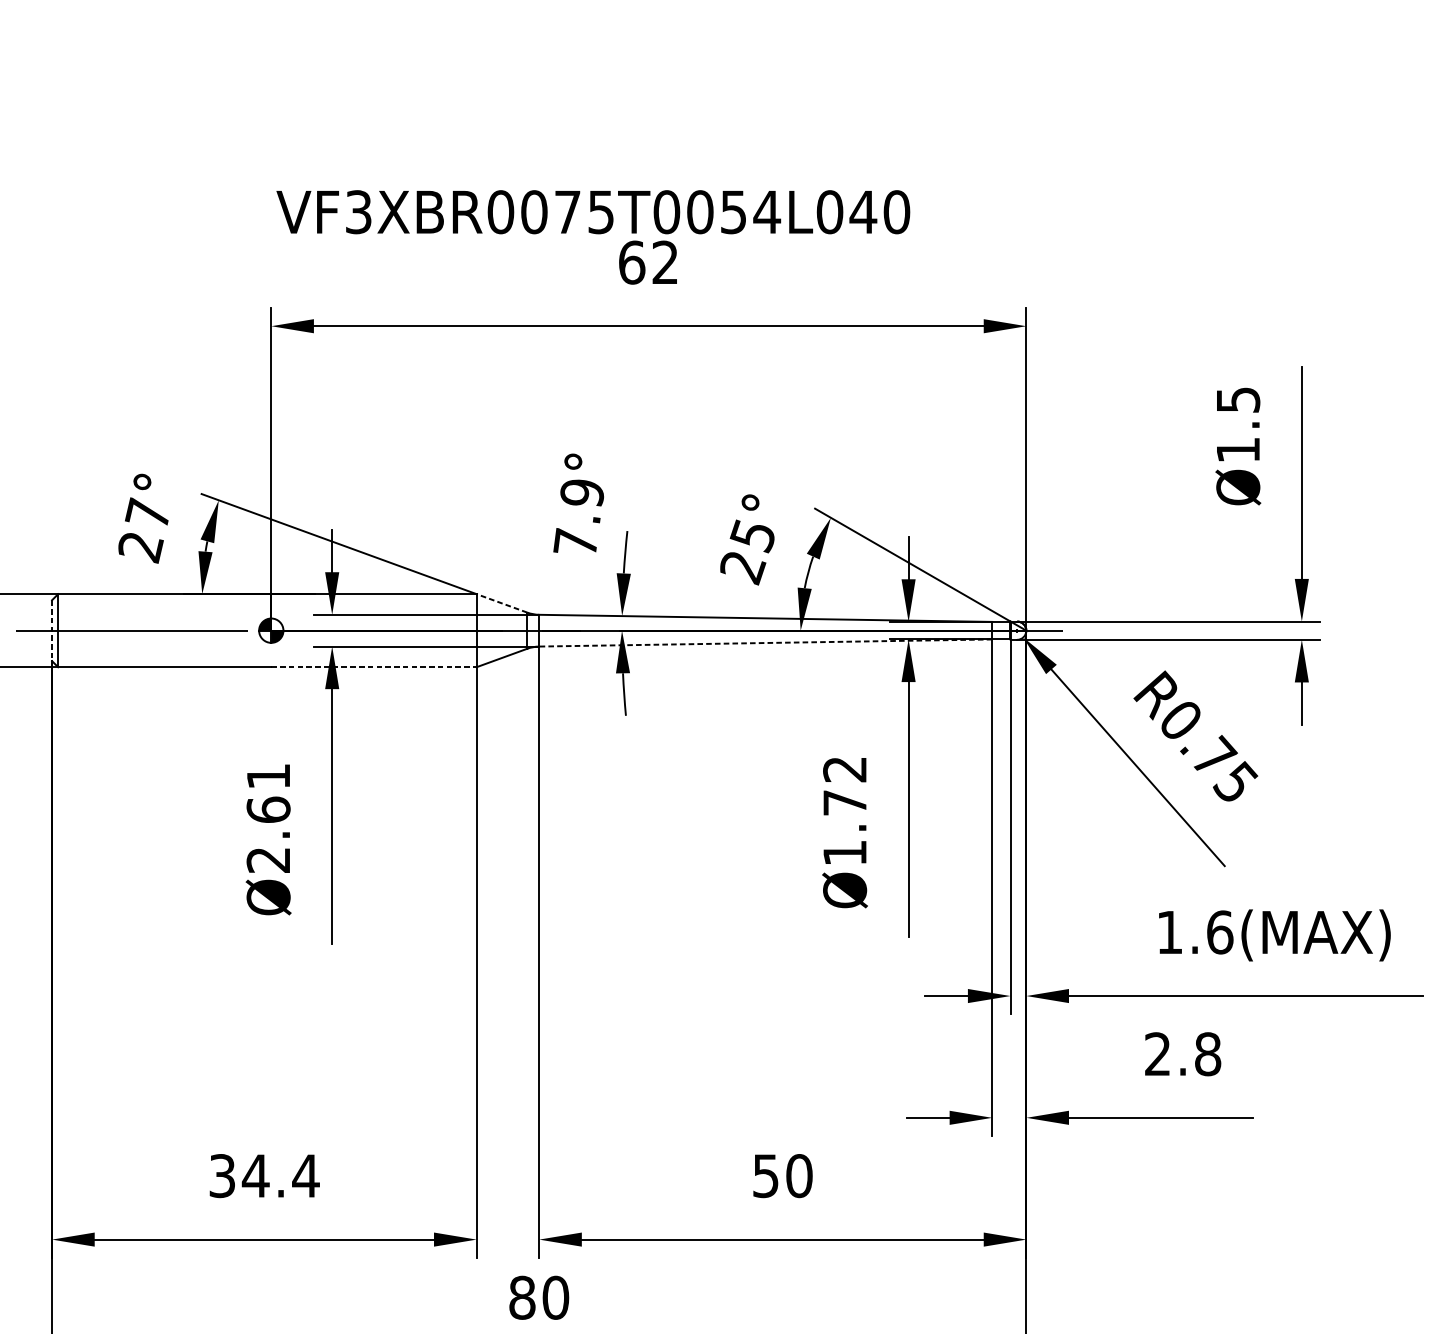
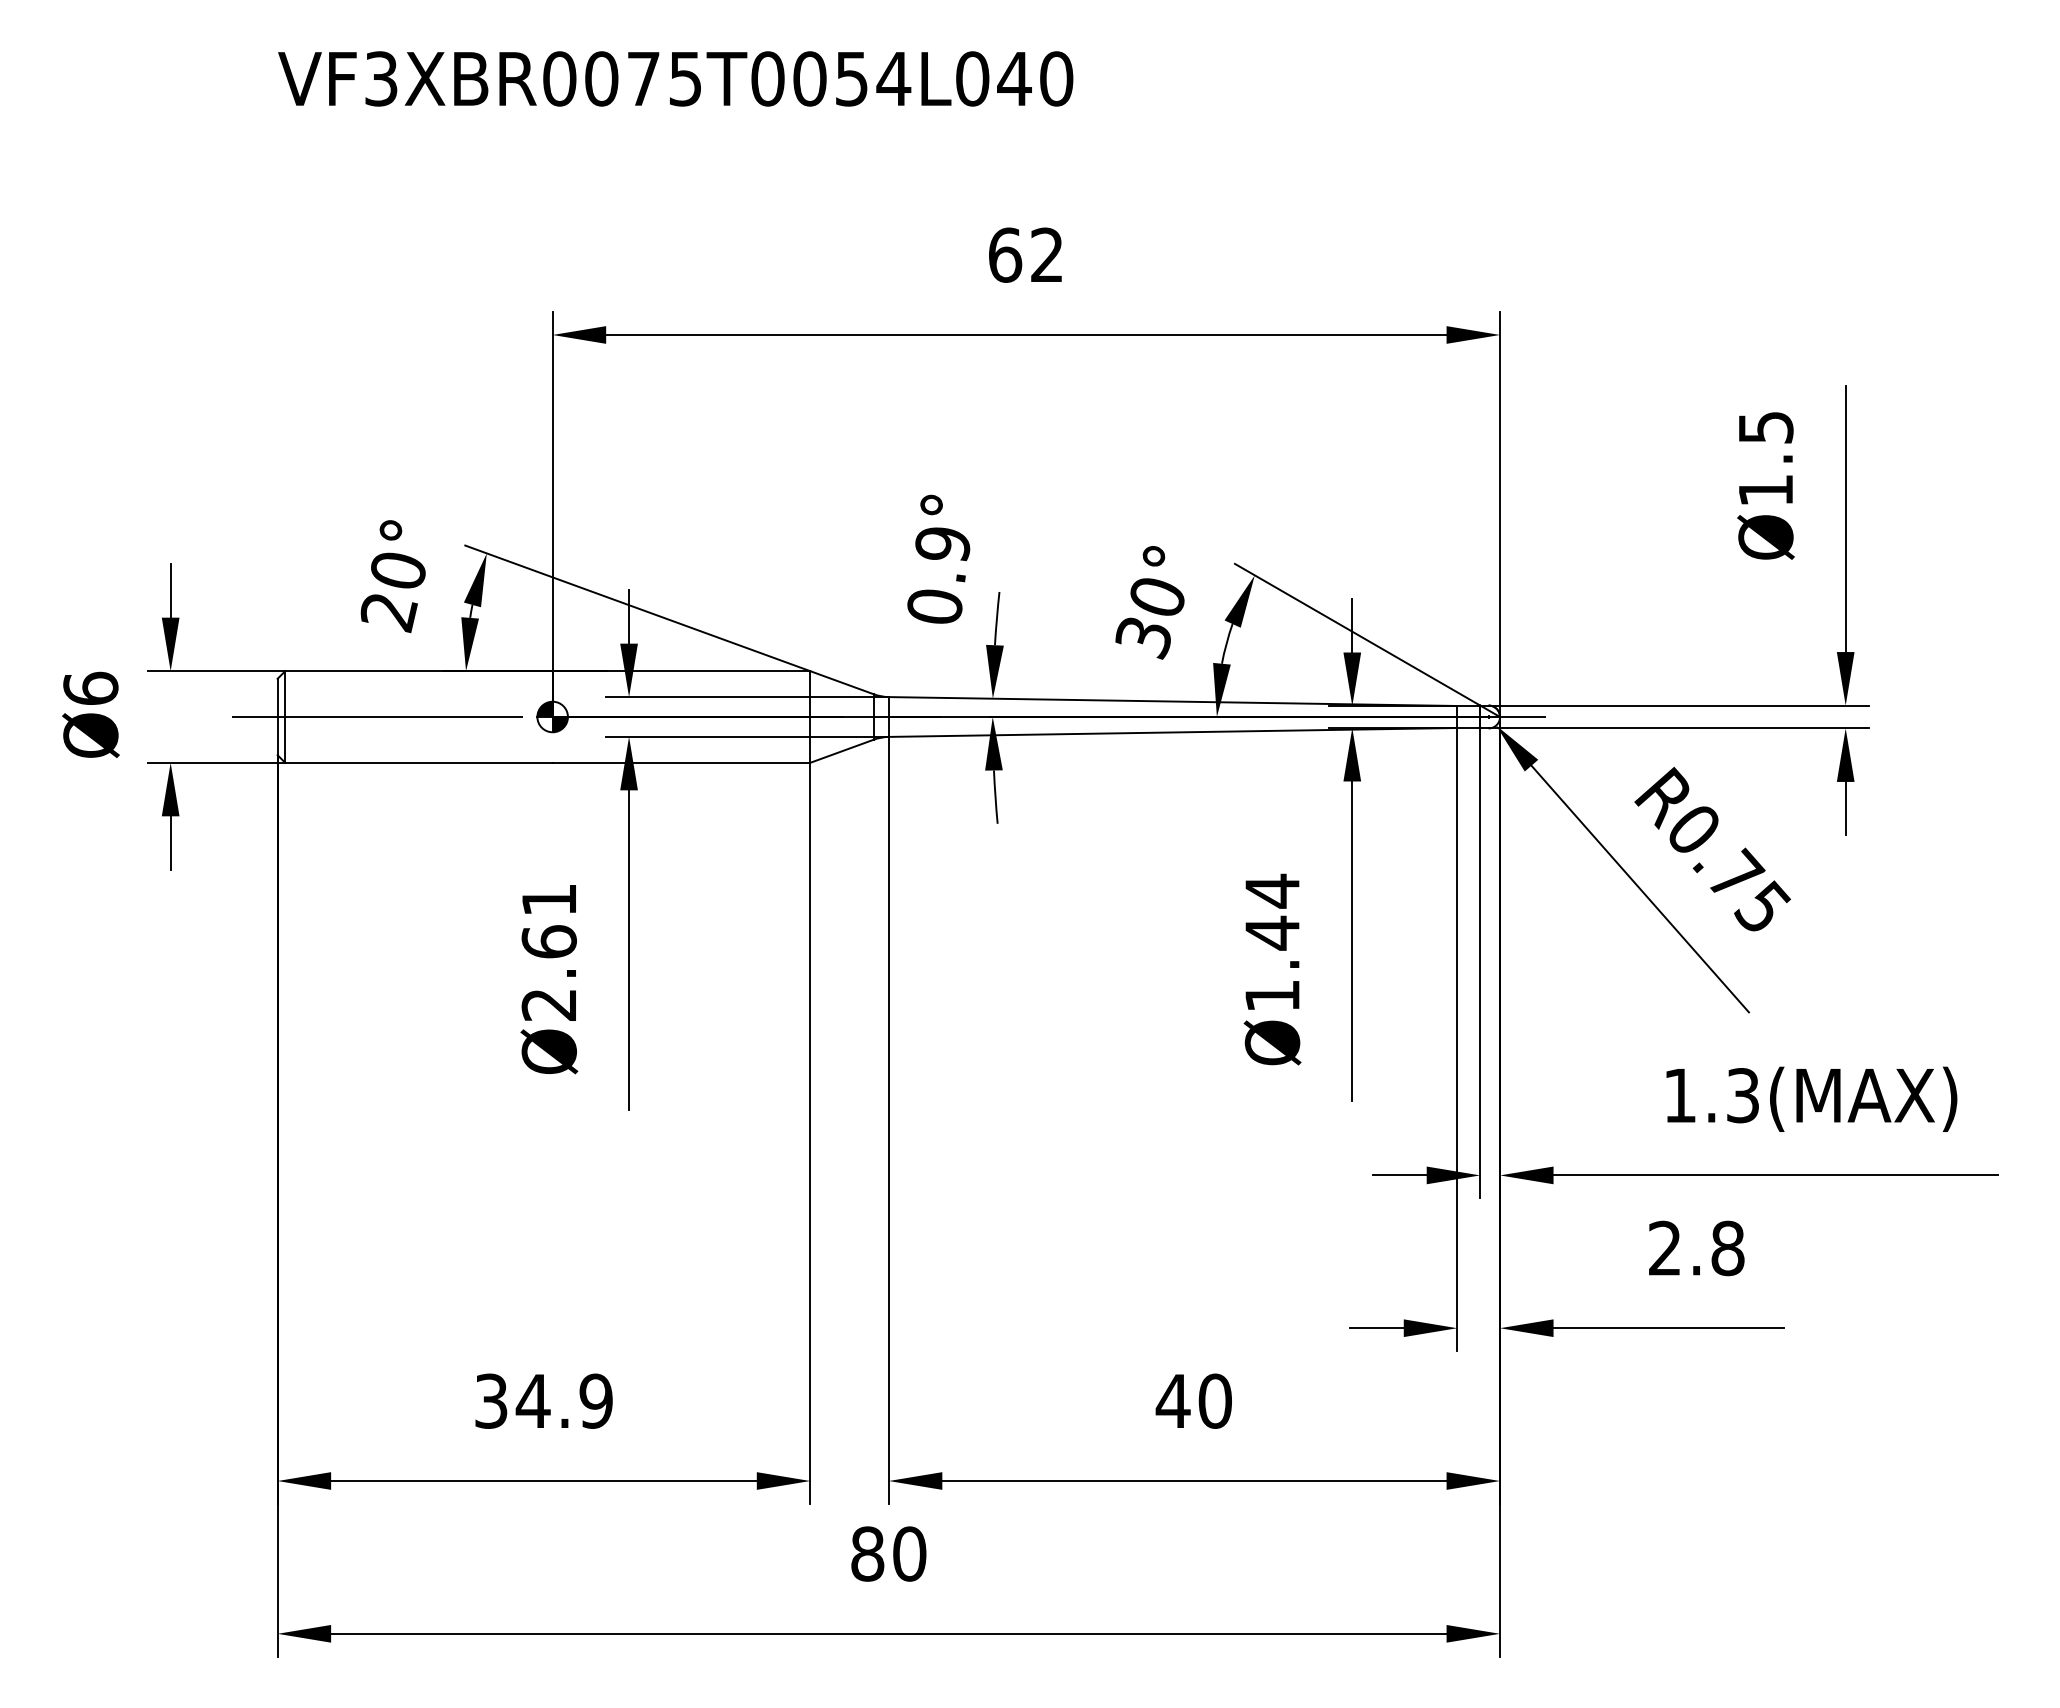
text: (593, 211) -> (675, 78), moved
text: (146, 512) -> (396, 568), 27° -> 20°
text: (575, 541) -> (934, 605), 7.9° -> 0.9°
text: (746, 552) -> (1149, 618), 25° -> 30°
line: (502, 603) -> (842, 682), dashed -> solid
line: (51, 631) -> (277, 717), dashed -> solid
line: (765, 643) -> (1172, 732), dashed -> solid
line: (373, 666) -> (681, 762), dashed -> solid
text: (844, 785) -> (1271, 911), Ø1.72 -> Ø1.44
text: (1220, 932) -> (1743, 1095), 1.6(MAX) -> 1.3(MAX)
text: (305, 1175) -> (595, 1400), 34.4 -> 34.9
text: (765, 1176) -> (1172, 1401), 50 -> 40

